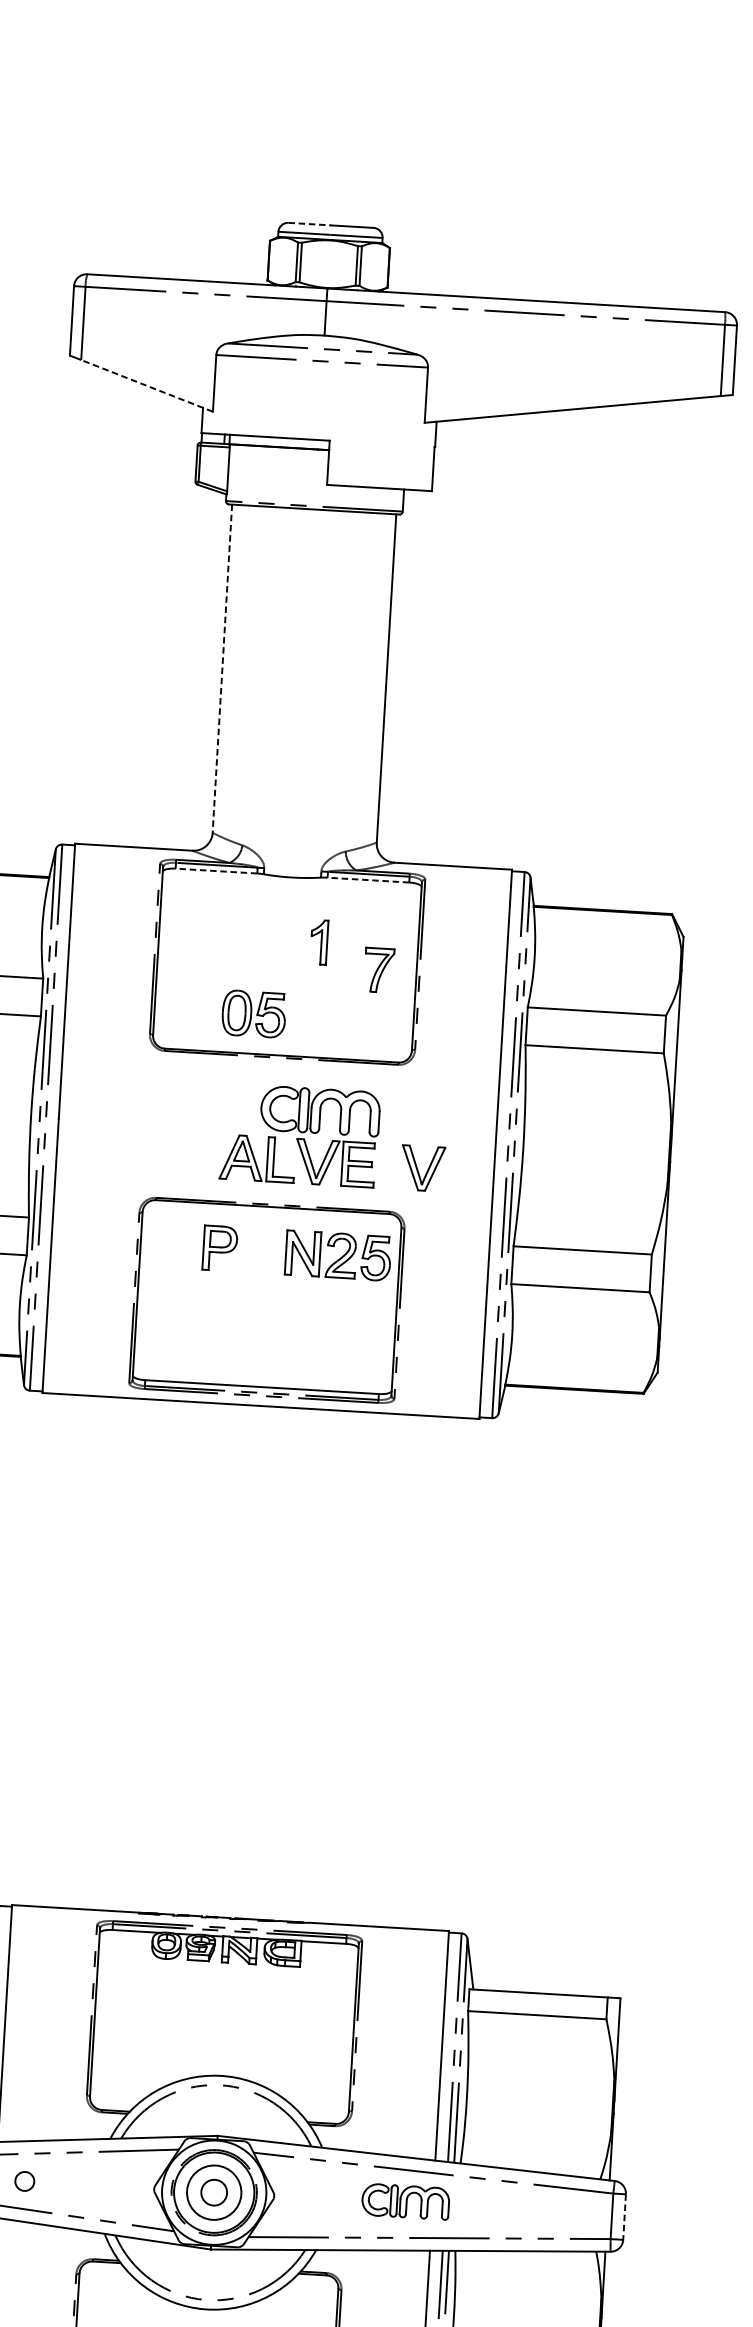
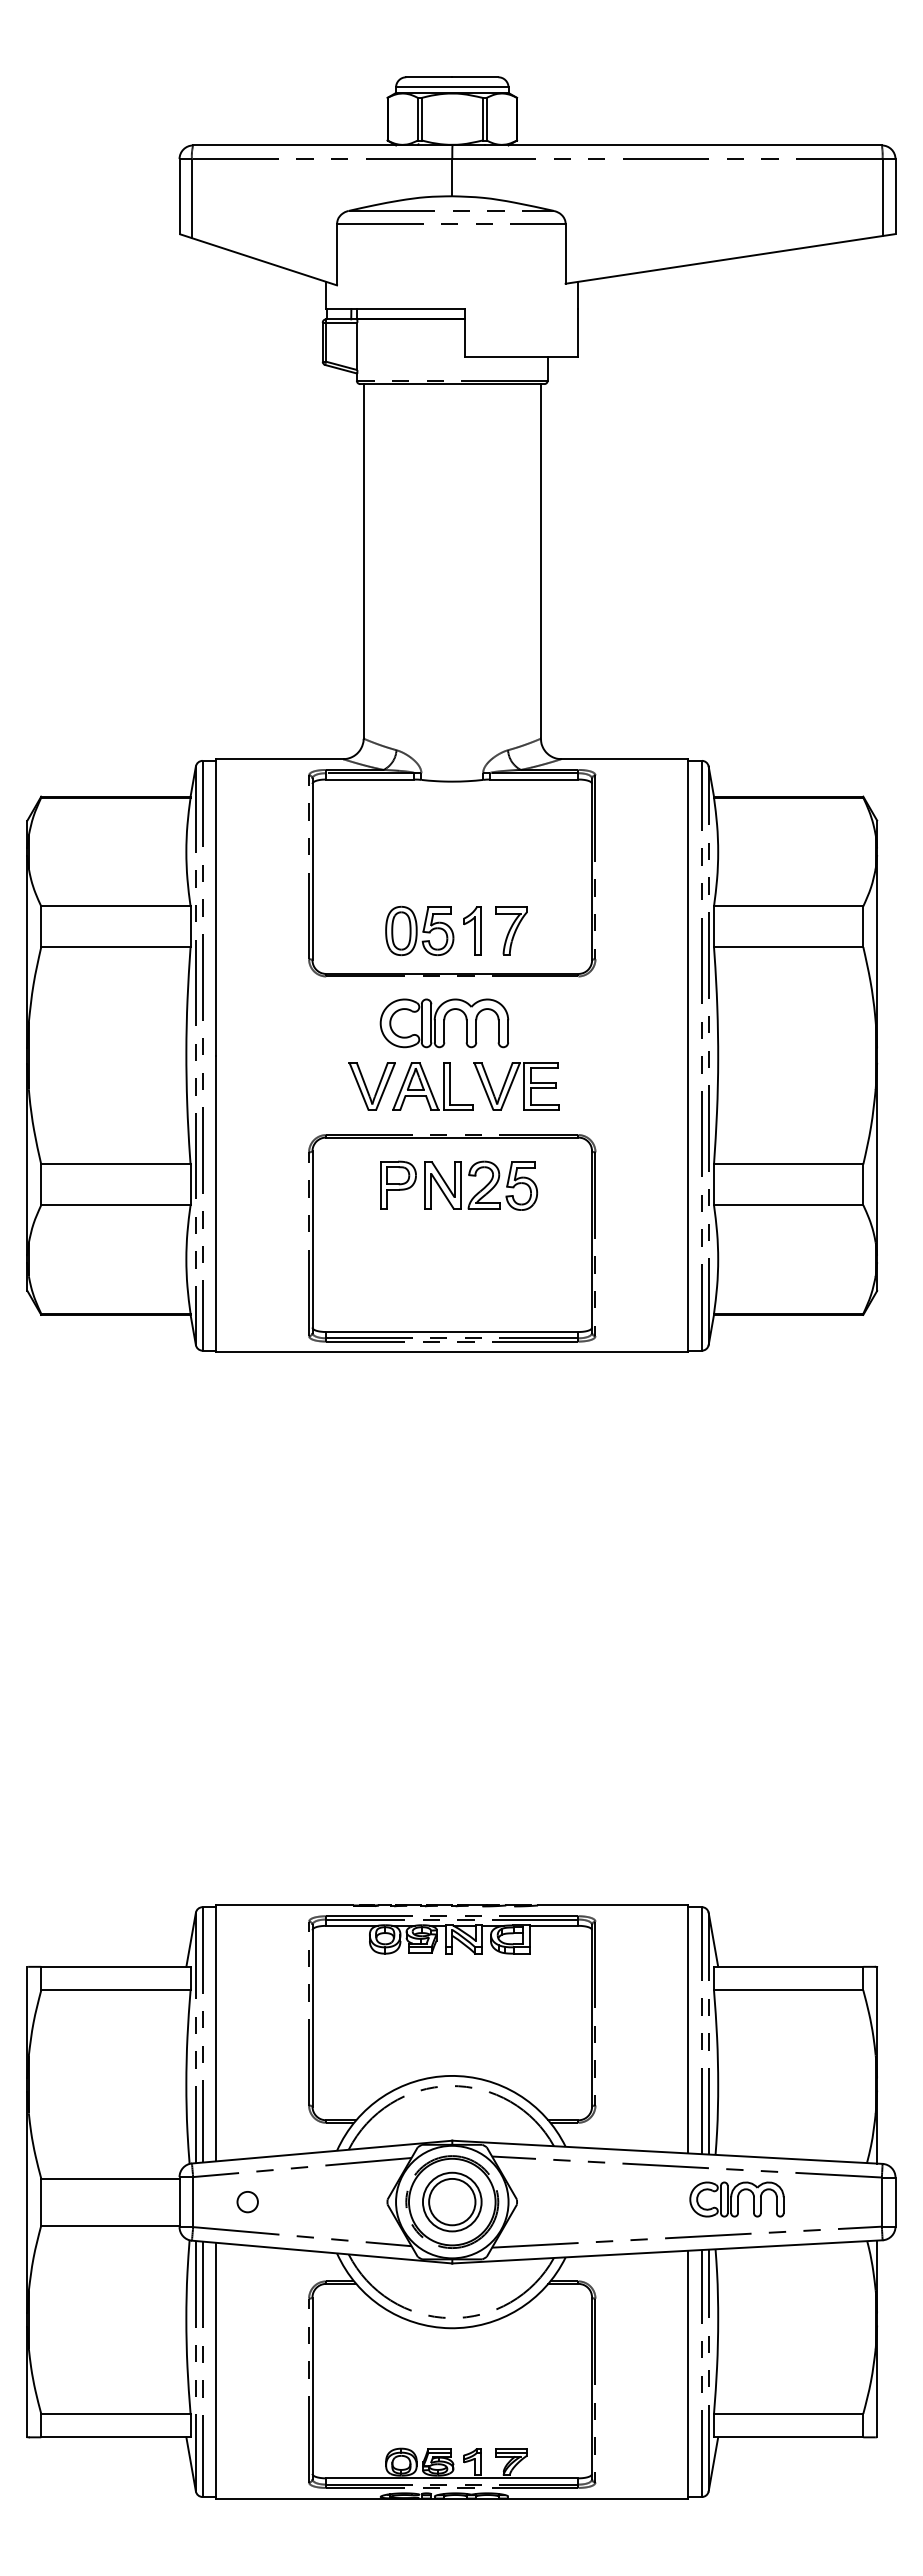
line: (309, 224) -> (429, 77), dashed -> solid
line: (147, 385) -> (264, 261), dashed -> solid
line: (222, 668) -> (363, 561), dashed -> solid
line: (215, 871) -> (369, 779), dashed -> solid
line: (367, 880) -> (533, 779), dashed -> solid
part: (319, 942) -> (472, 930), moved
part: (379, 969) -> (511, 930), moved
part: (320, 1111) -> (444, 1023), moved
part: (422, 1168) -> (371, 1086), moved
part: (338, 1255) -> (481, 1185), moved
circle: (214, 2192) -> (452, 2201), size x1.67
part: (405, 2201) -> (736, 2199), moved
line: (624, 2217) -> (895, 2202), dashed -> solid

